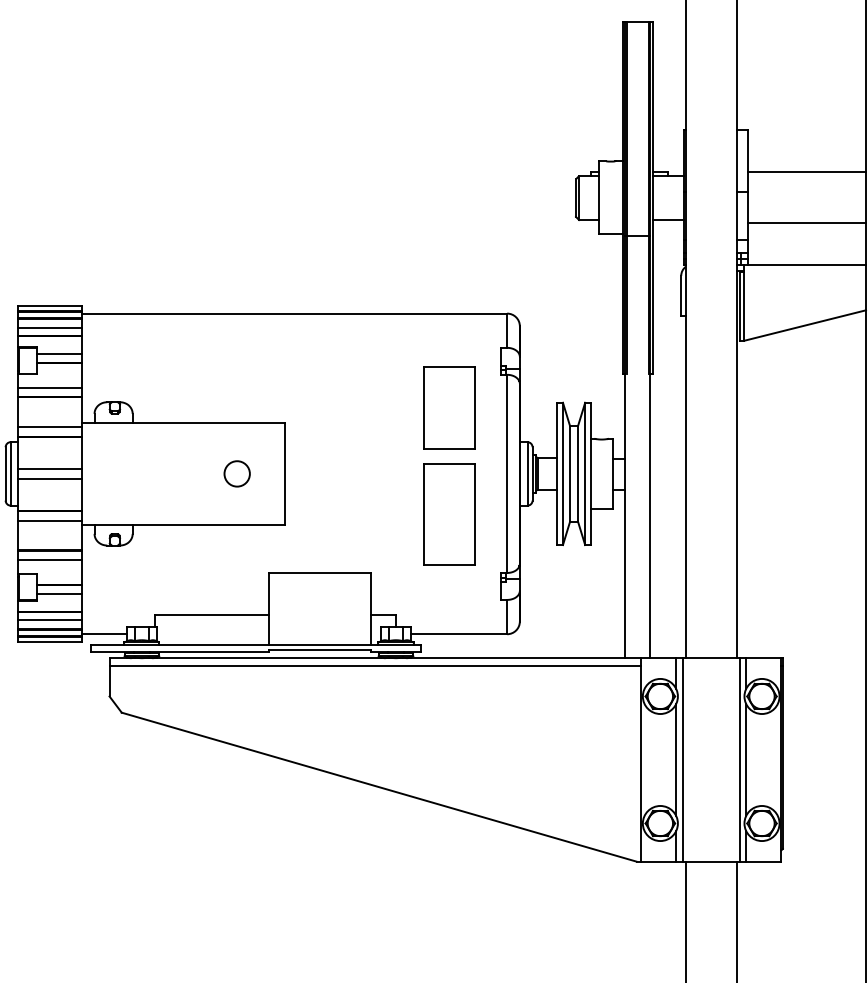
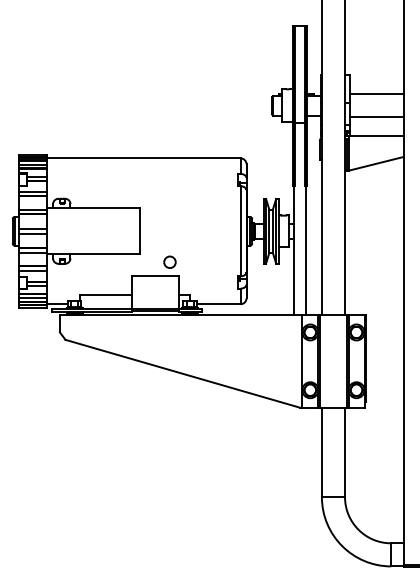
part: (449, 465) -> (214, 227), removed
circle: (236, 472) -> (169, 261), moved
line: (374, 665) -> (180, 318), removed

